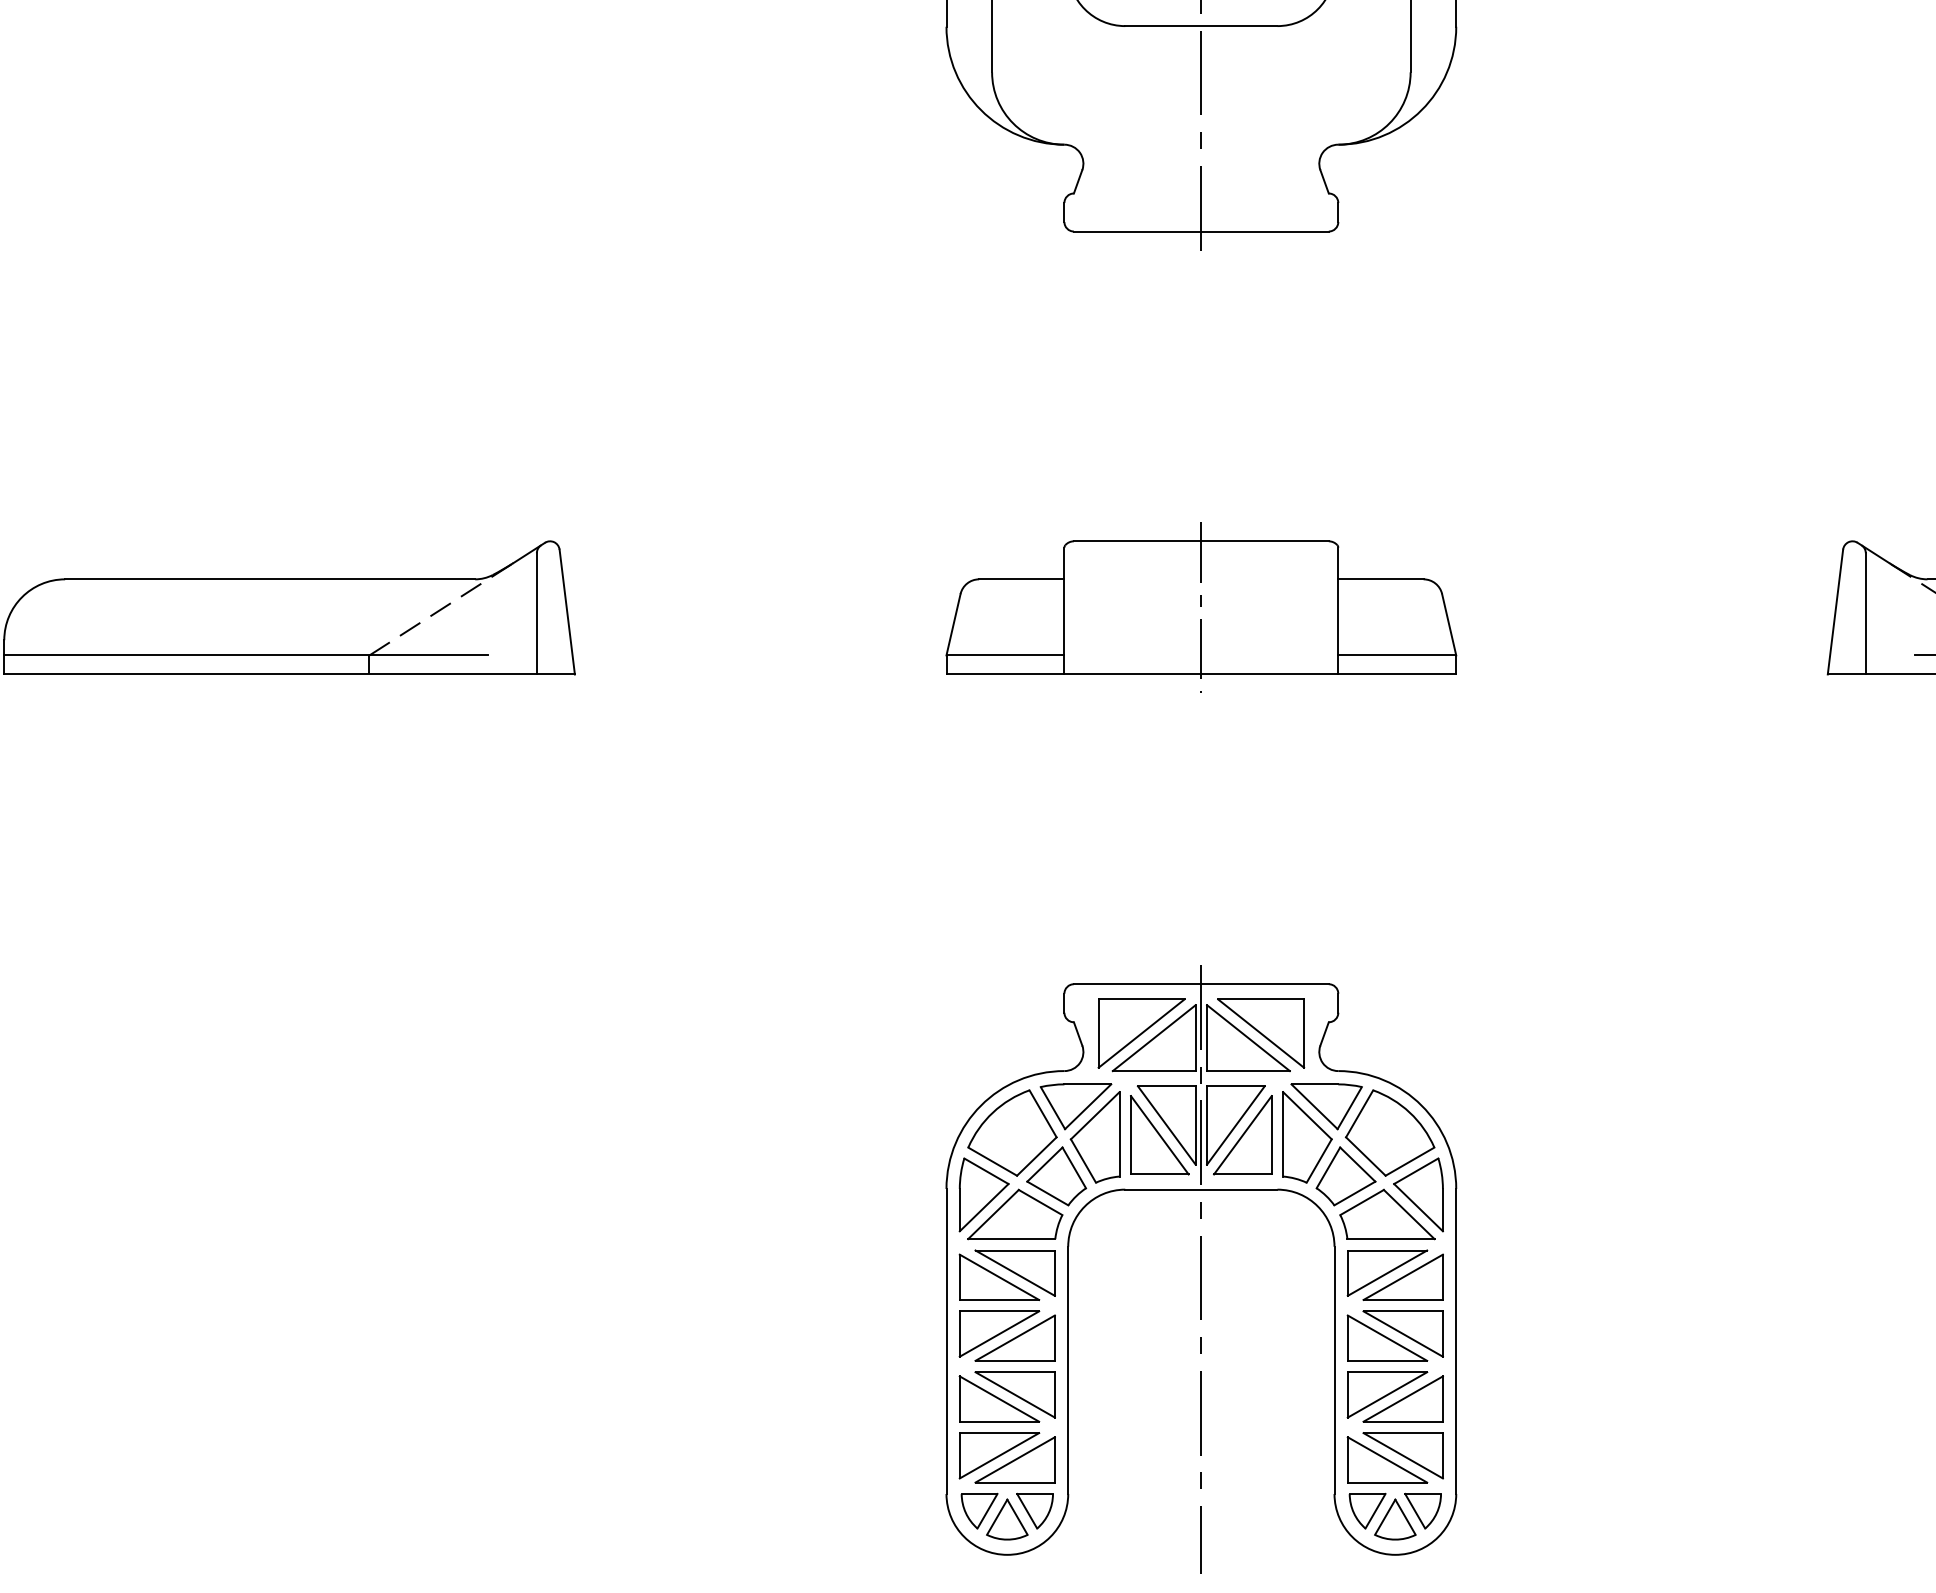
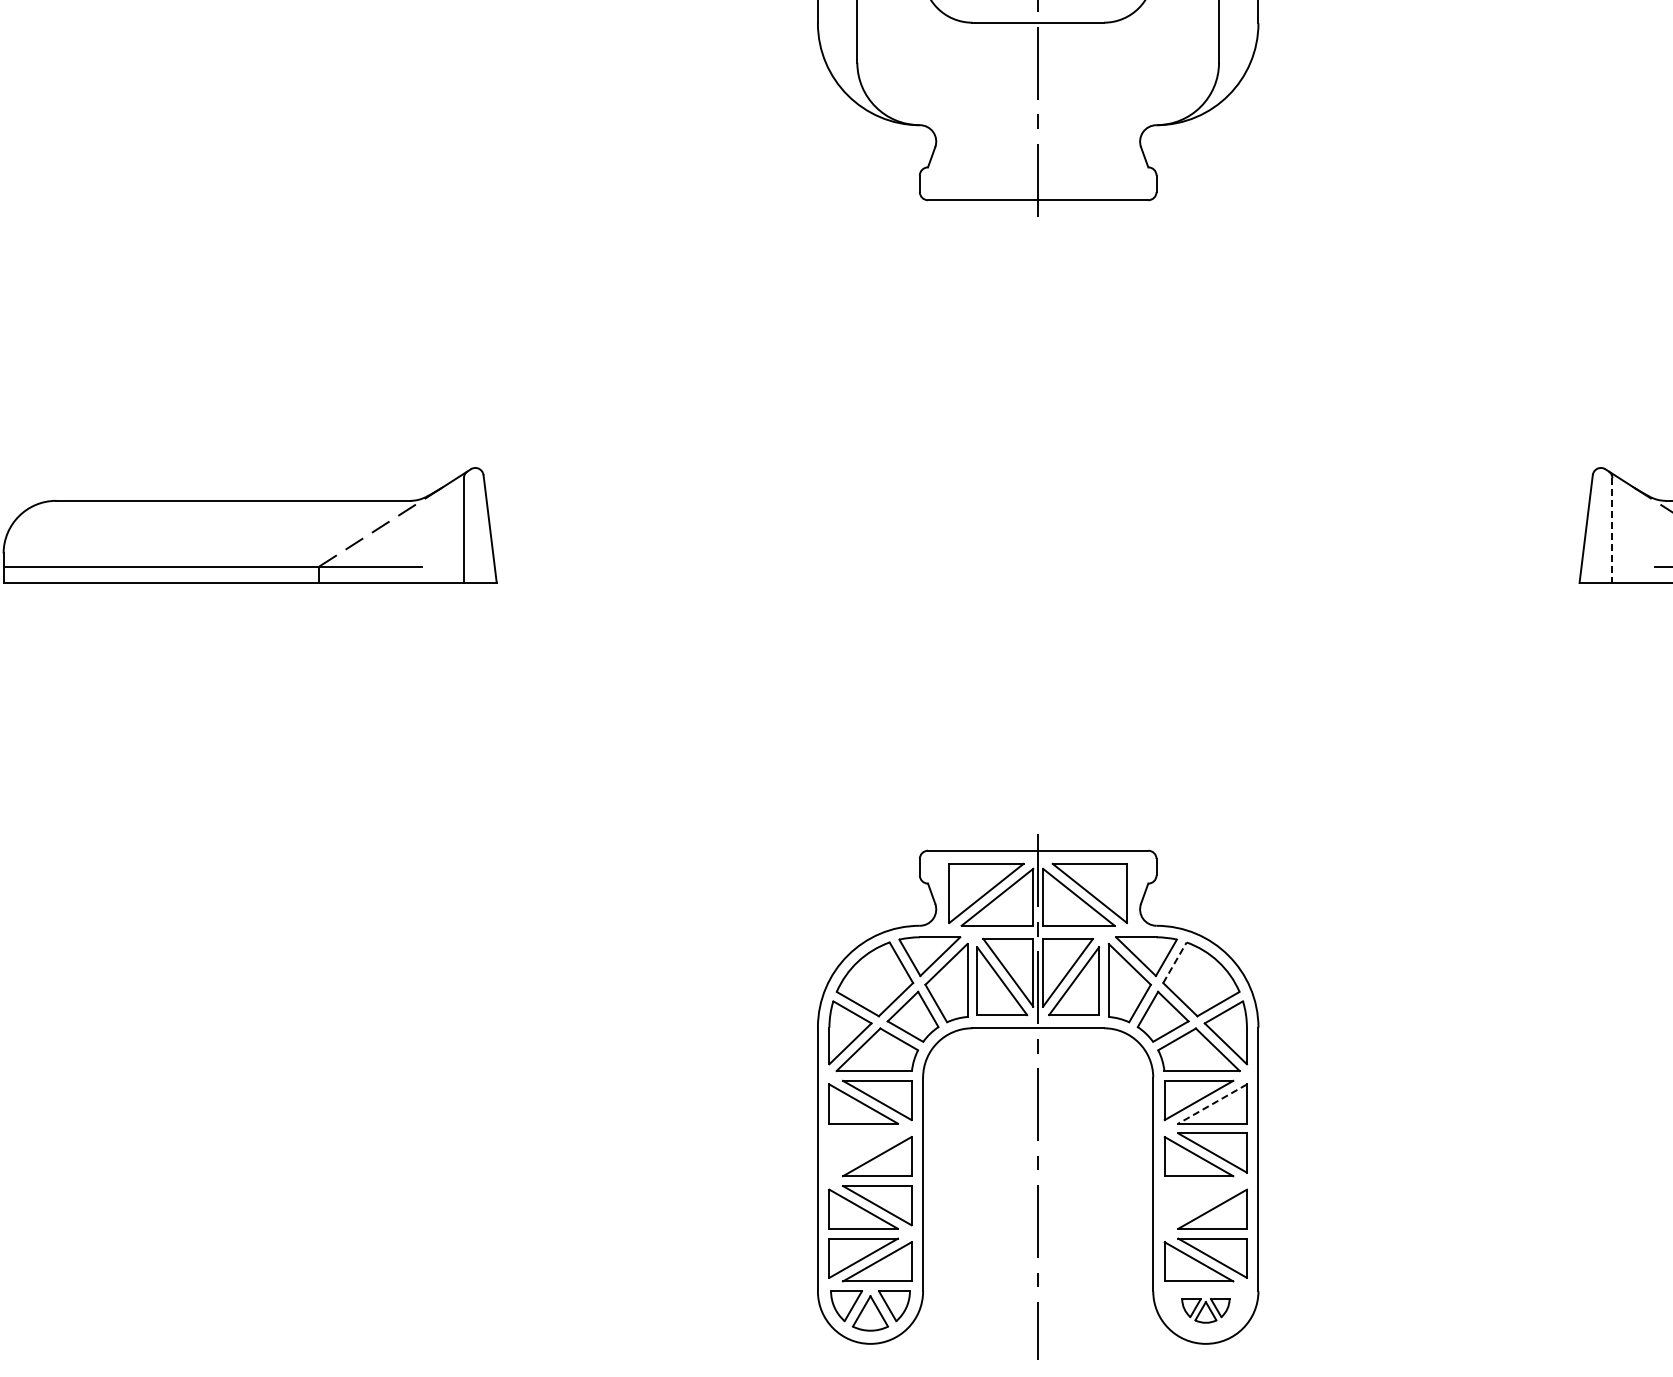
part: (1201, 607) -> (1038, 525), removed
line: (1865, 614) -> (1612, 531), solid -> dashed
line: (1360, 1113) -> (1175, 962), solid -> dashed
line: (1403, 1277) -> (1212, 1104), solid -> dashed
part: (999, 1333) -> (863, 1152), removed
part: (1386, 1394) -> (1198, 1205), removed
part: (1394, 1516) -> (1205, 1310), size x0.6

